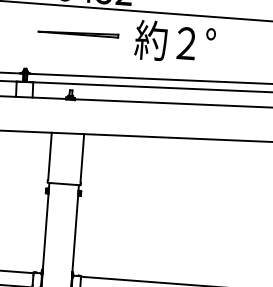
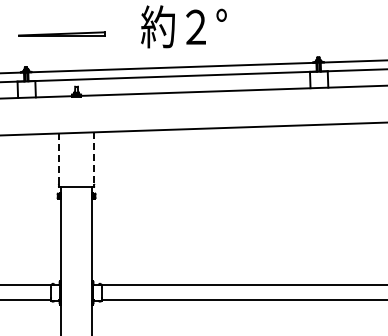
part: (78, 32) -> (61, 33), moved
line: (50, 156) -> (59, 158), solid -> dashed
line: (81, 158) -> (93, 158), solid -> dashed

